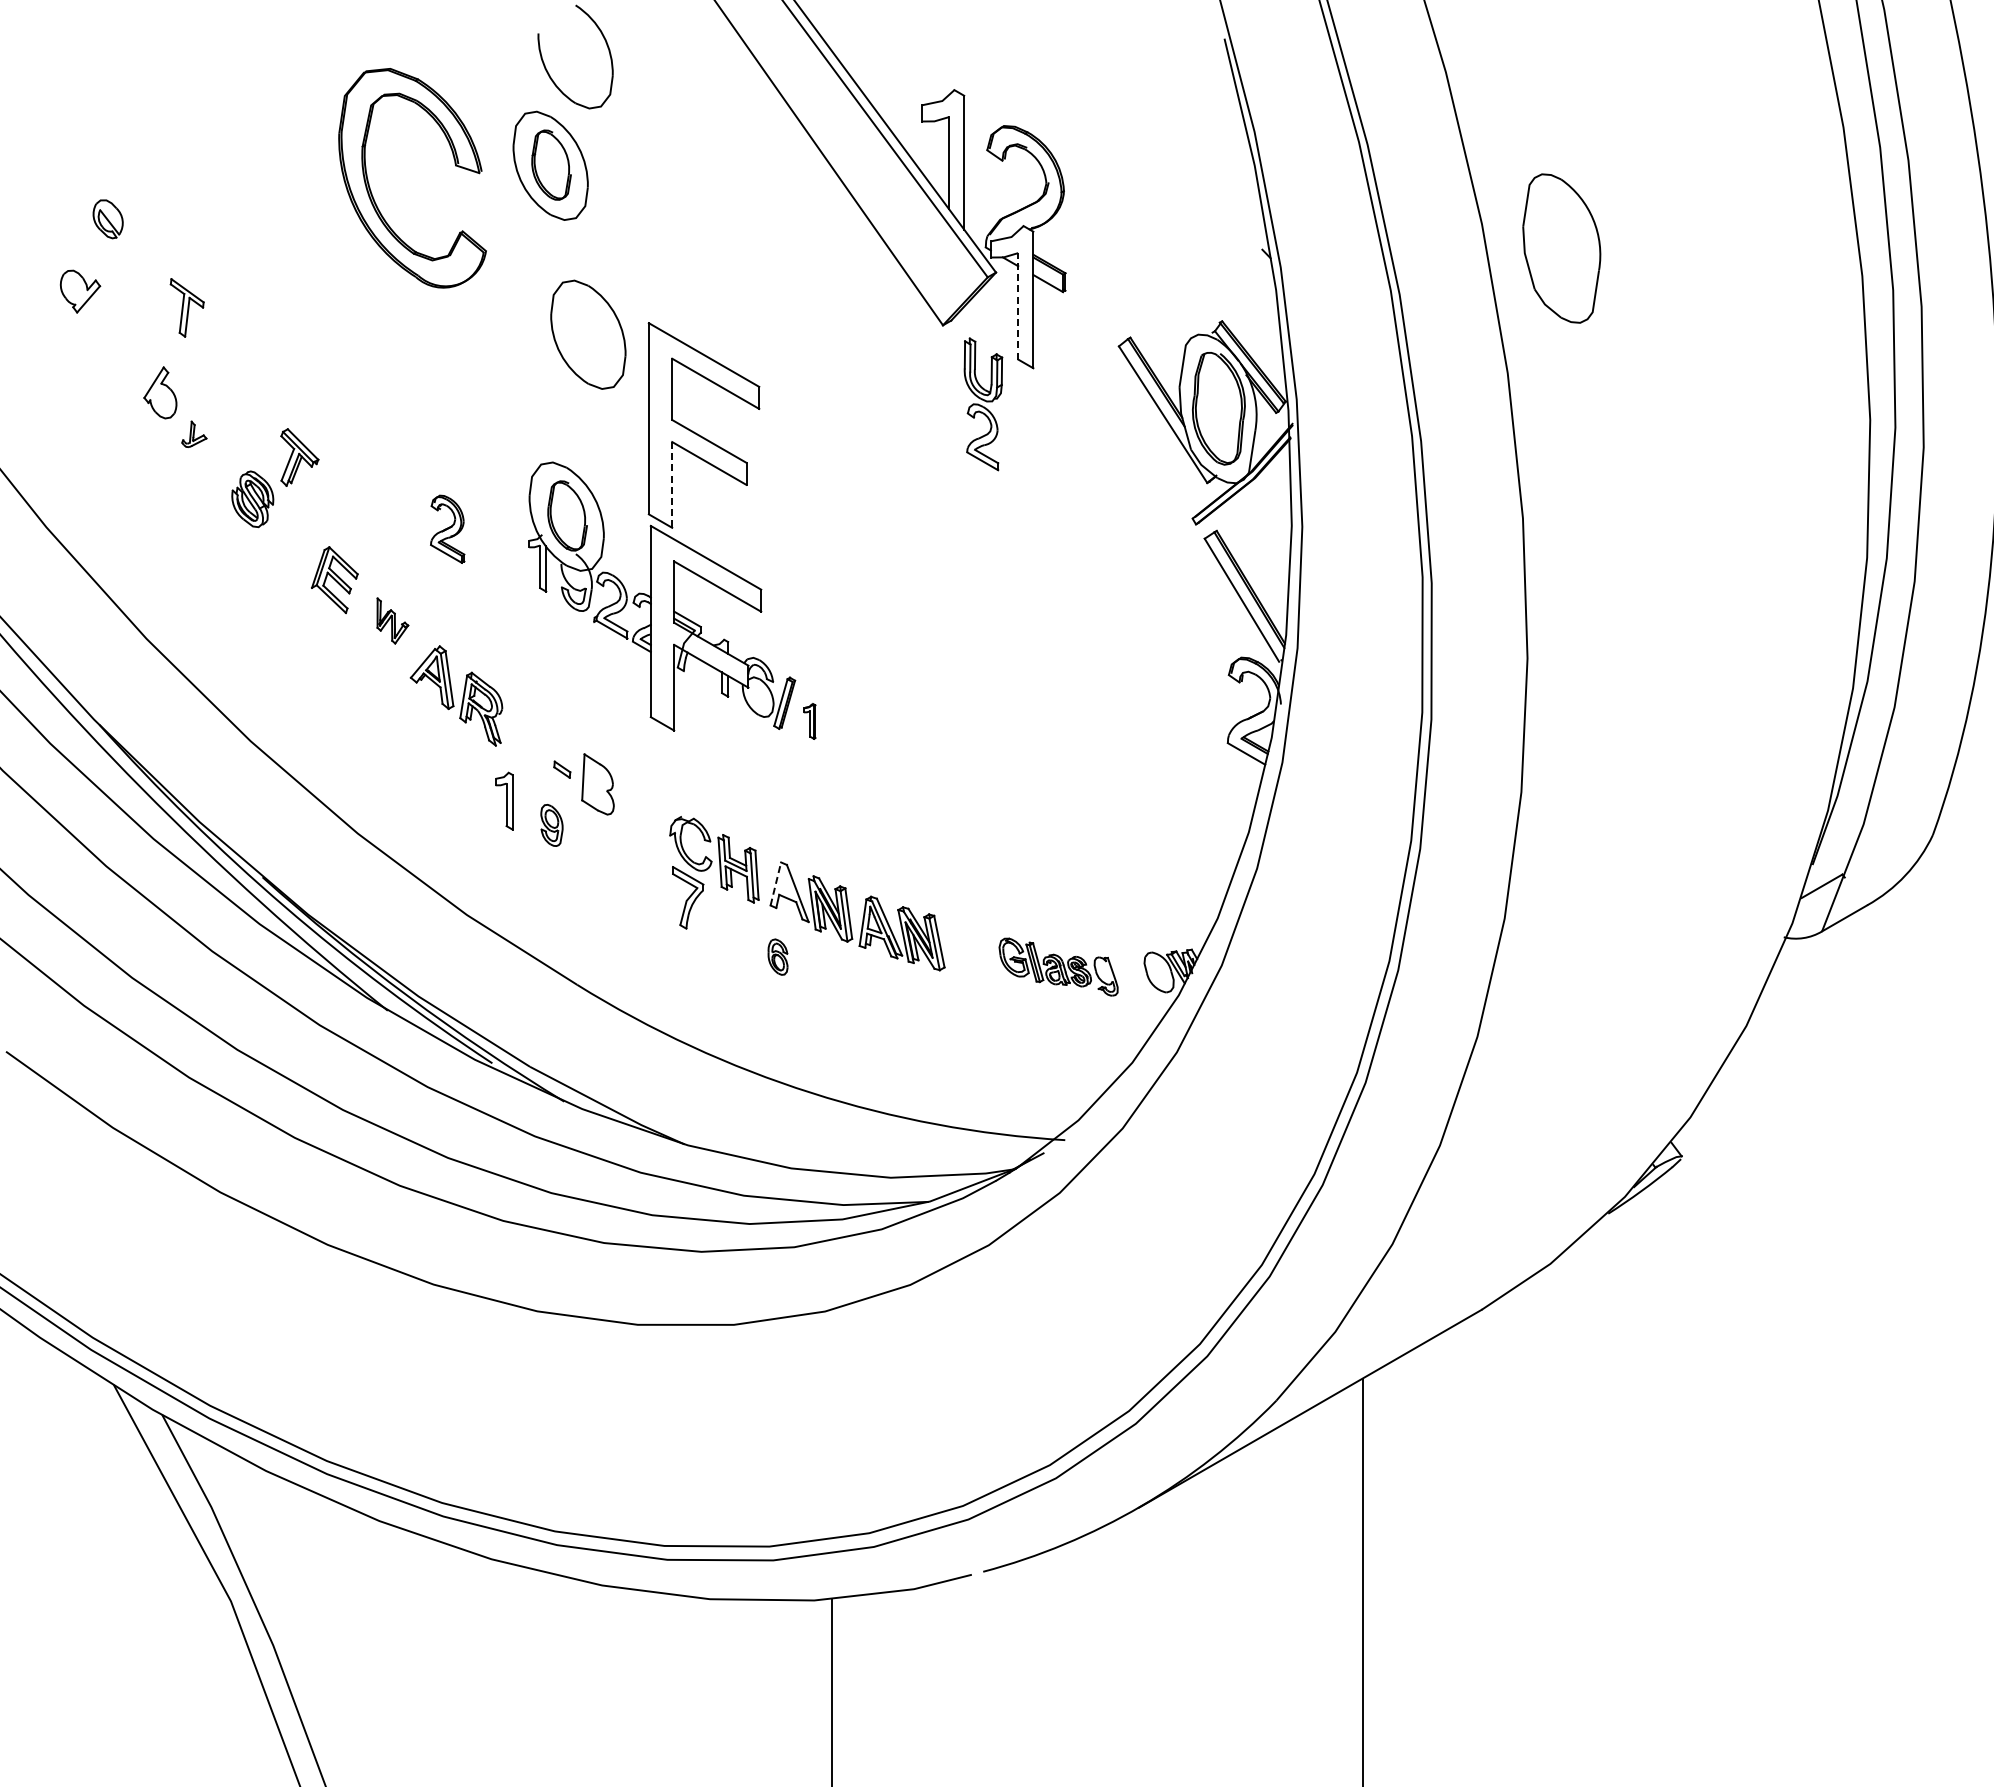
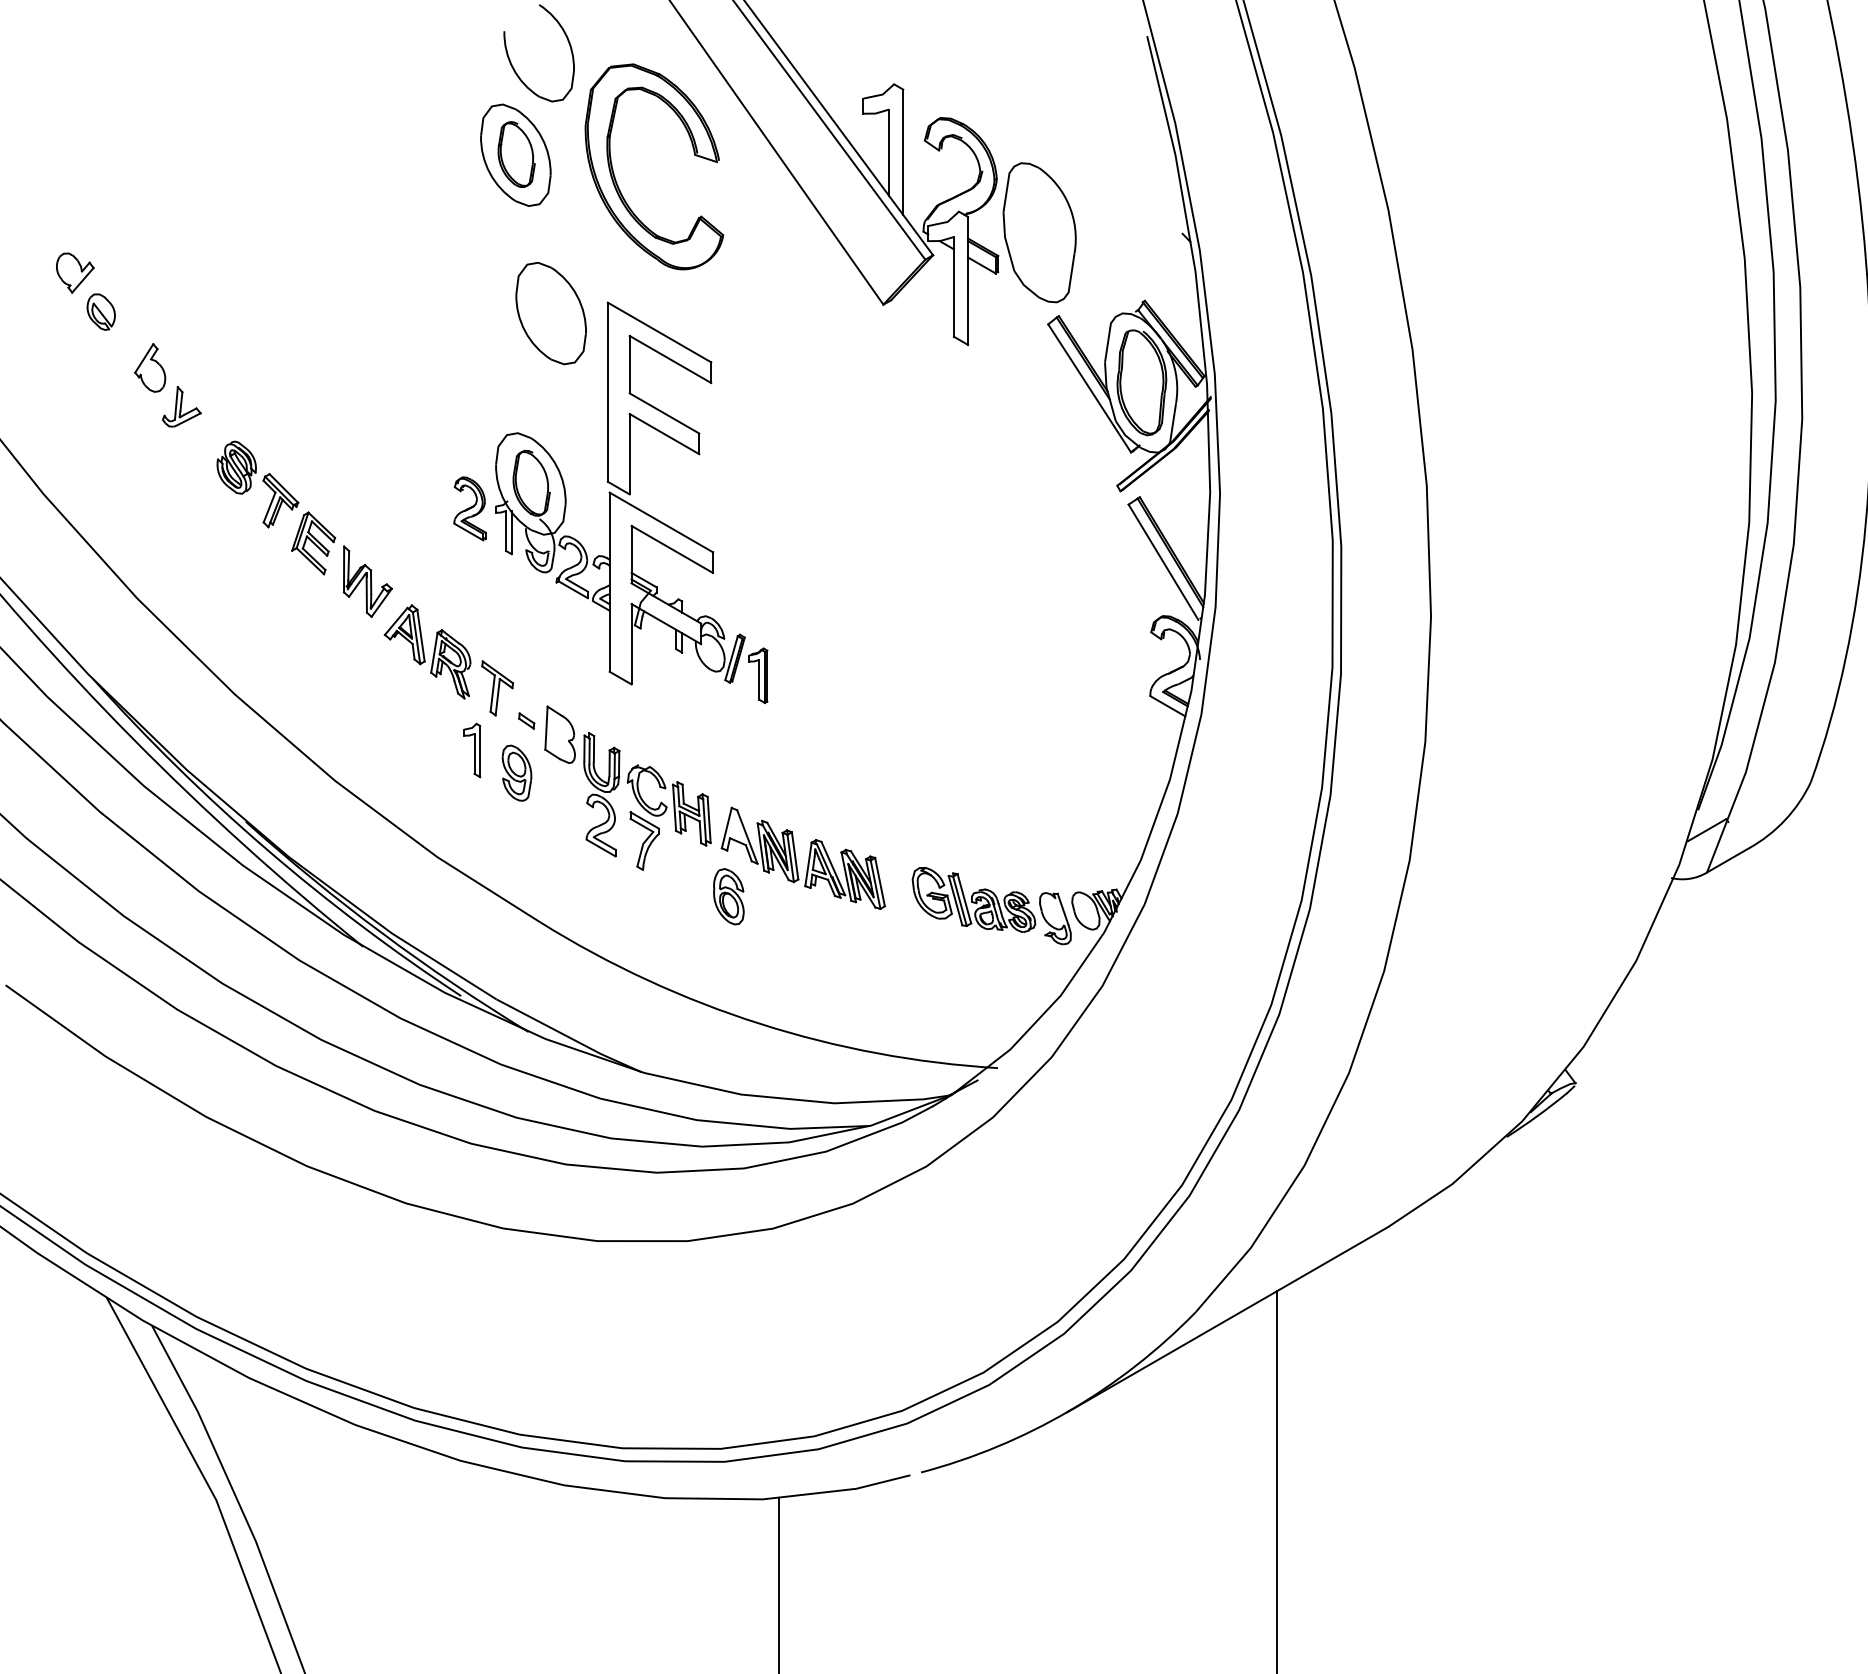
part: (371, 190) -> (615, 178), moved
part: (107, 219) -> (100, 312), moved
part: (1561, 248) -> (1039, 232), moved
line: (1018, 305) -> (954, 286), dashed -> solid
part: (186, 307) -> (496, 688), moved
part: (983, 404) -> (601, 794), moved
part: (194, 434) -> (182, 406), size x1.67
part: (299, 457) -> (280, 500), moved
line: (672, 484) -> (629, 453), dashed -> solid
part: (447, 528) -> (469, 508), moved
part: (392, 620) -> (367, 581), size x1.67
part: (809, 721) -> (758, 675), size x1.67
part: (551, 825) -> (516, 773), size x1.43
line: (775, 883) -> (726, 827), dashed -> solid
part: (777, 956) -> (728, 896), size x1.67
part: (1058, 966) -> (991, 905), size x1.43

